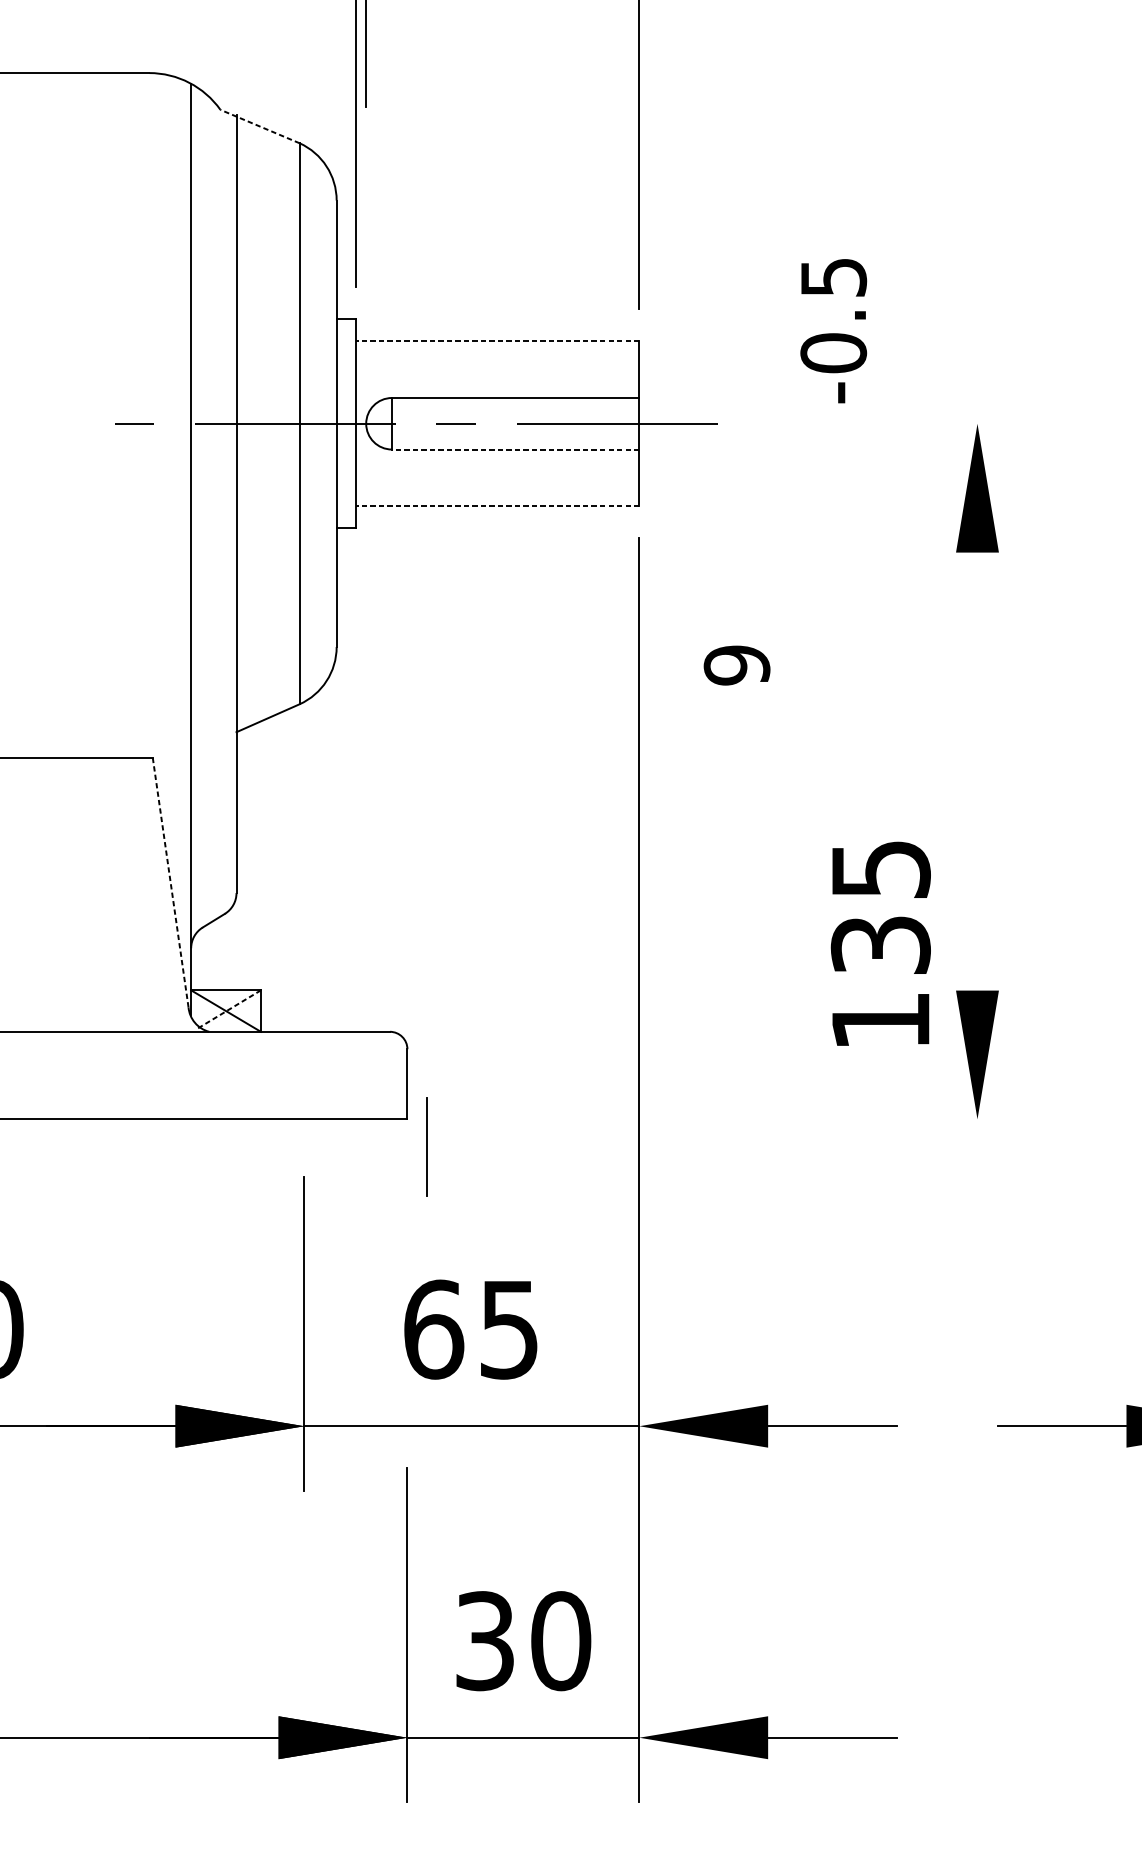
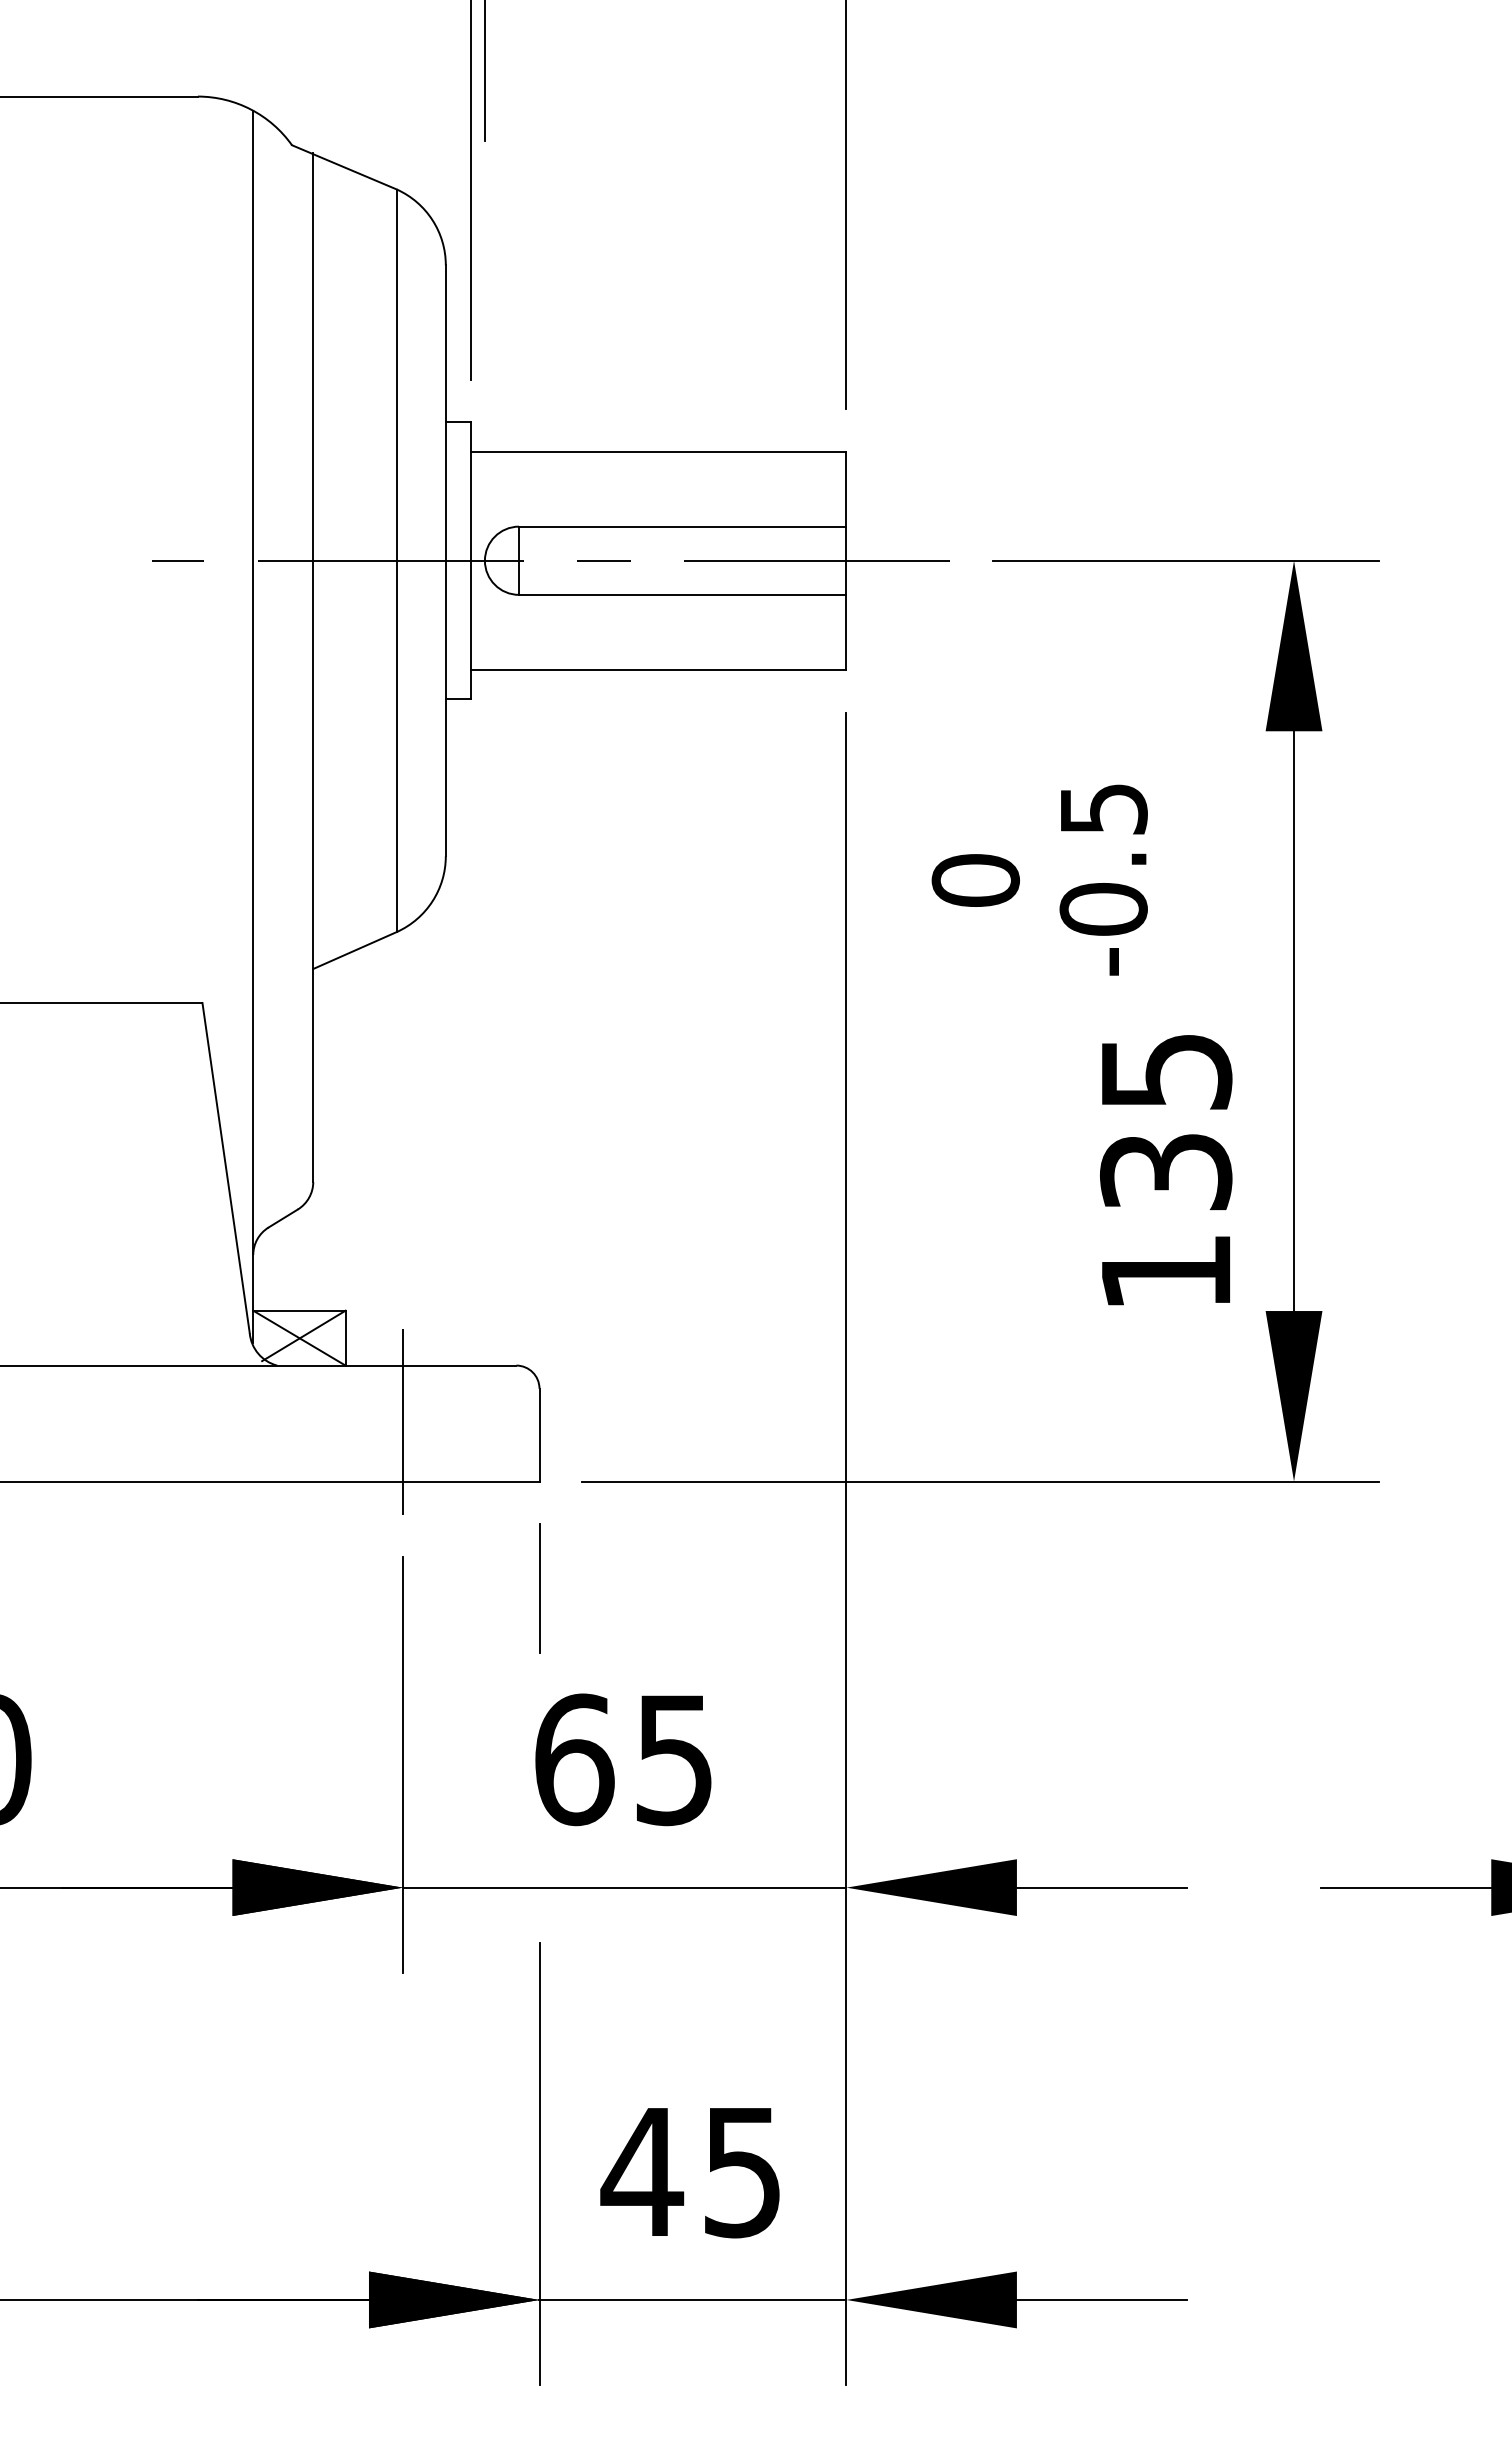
line: (260, 126) -> (344, 167), dashed -> solid
text: (833, 330) -> (1103, 879), moved
line: (497, 341) -> (658, 451), dashed -> solid
line: (896, 423) -> (1186, 560), added
line: (515, 449) -> (682, 594), dashed -> solid
line: (497, 505) -> (658, 669), dashed -> solid
text: (736, 665) -> (975, 880), 9 -> 0
line: (977, 771) -> (1294, 1021), added
line: (170, 882) -> (226, 1168), dashed -> solid
text: (881, 944) -> (1166, 1170), moved
line: (229, 1009) -> (303, 1335), dashed -> solid
line: (304, 1074) -> (403, 1421), added
line: (740, 1119) -> (980, 1481), added
line: (427, 1146) -> (539, 1588), moved
text: (522, 1640) -> (691, 2171), 30 -> 45

